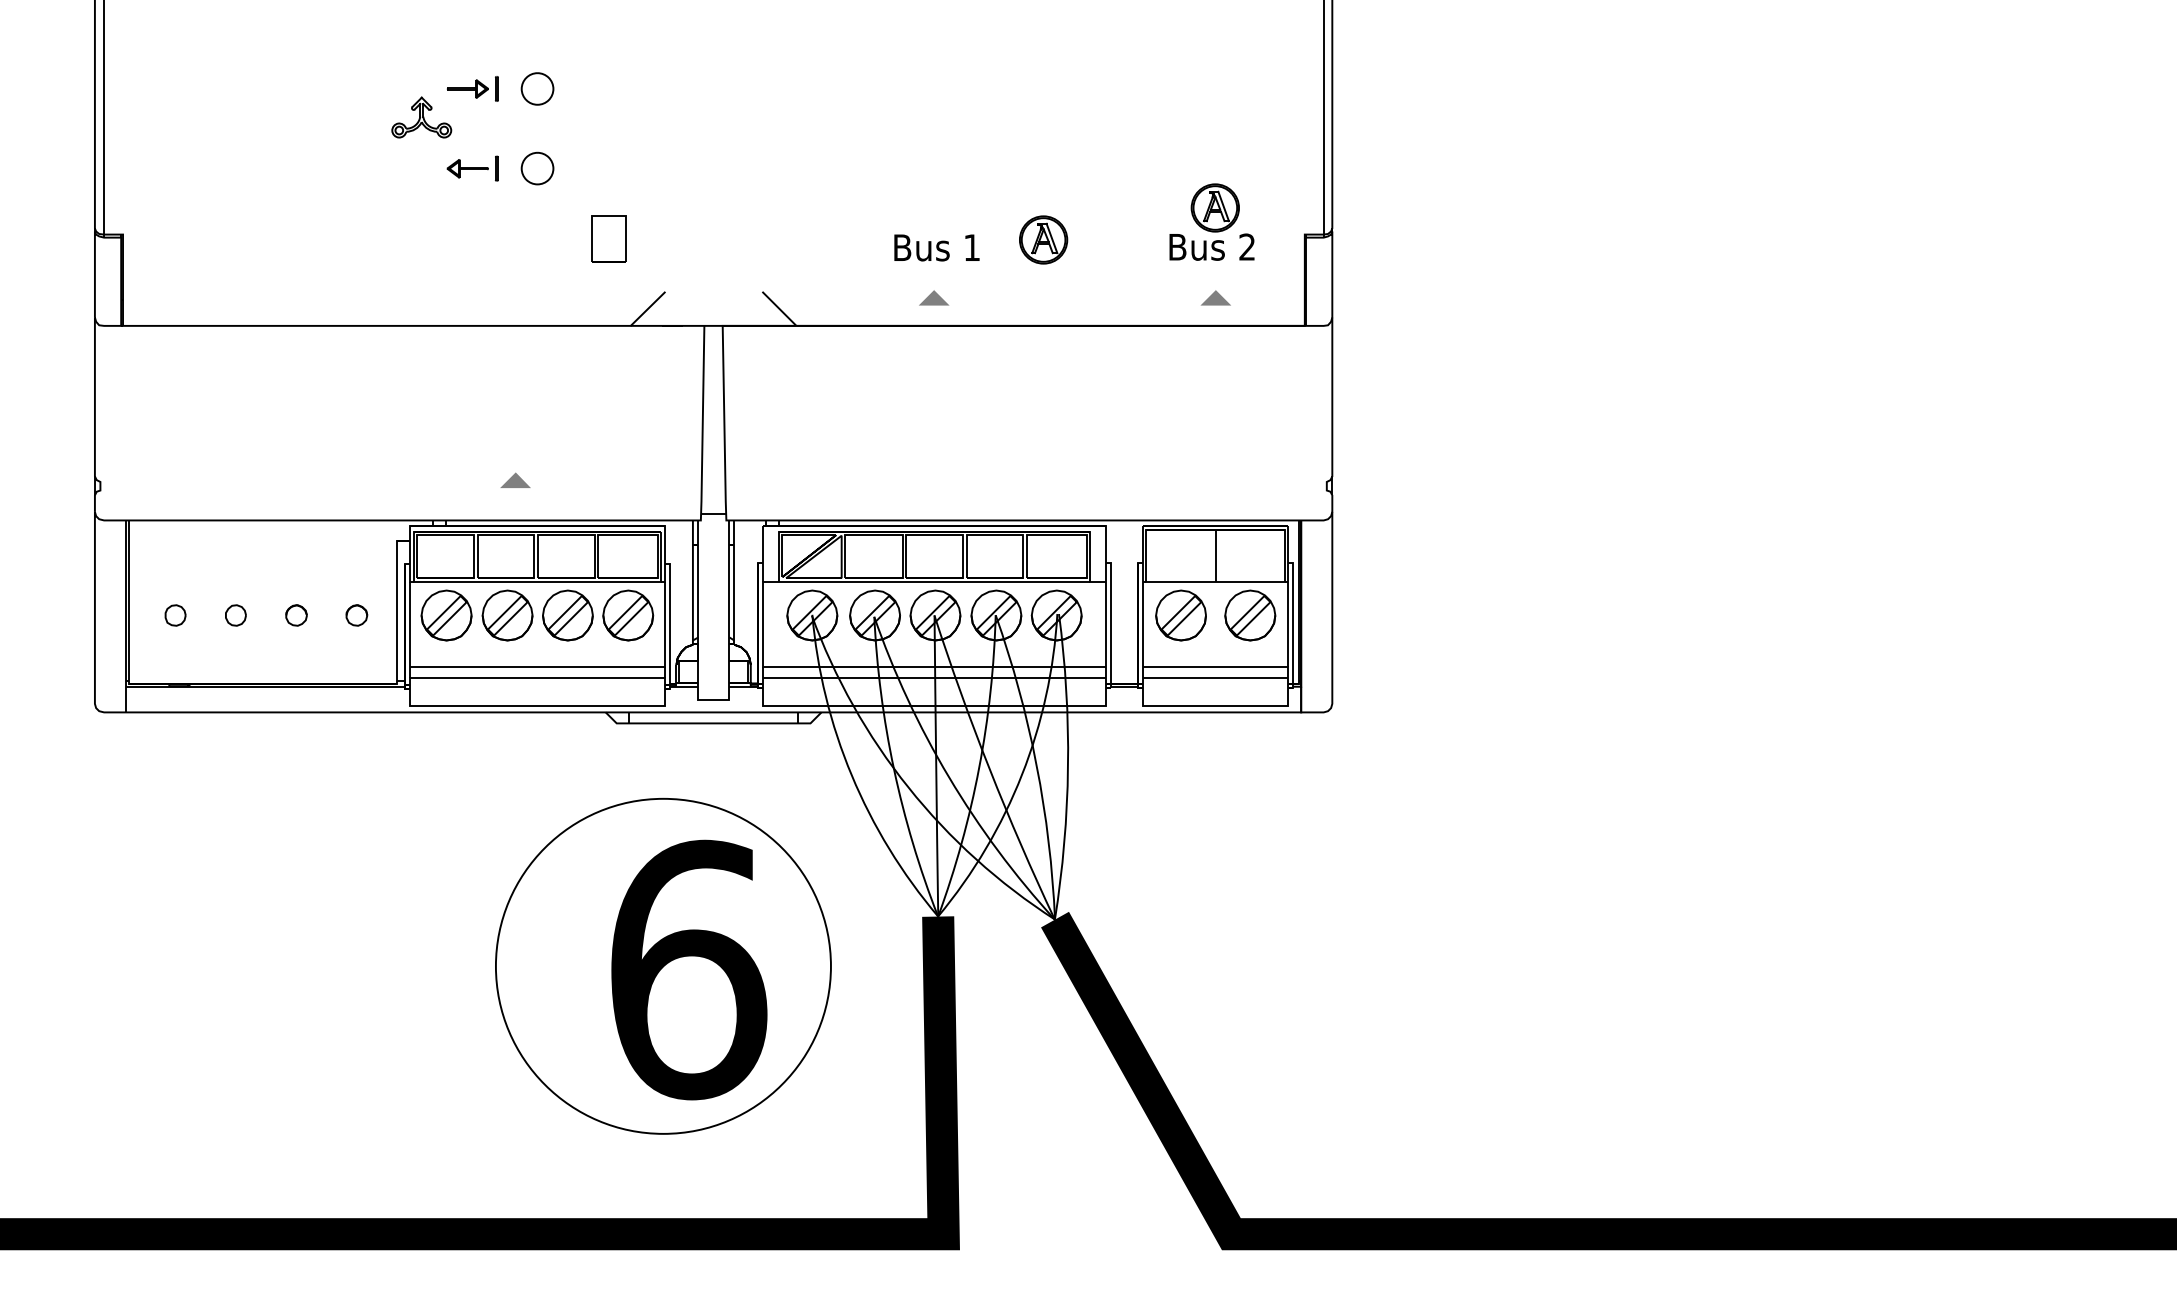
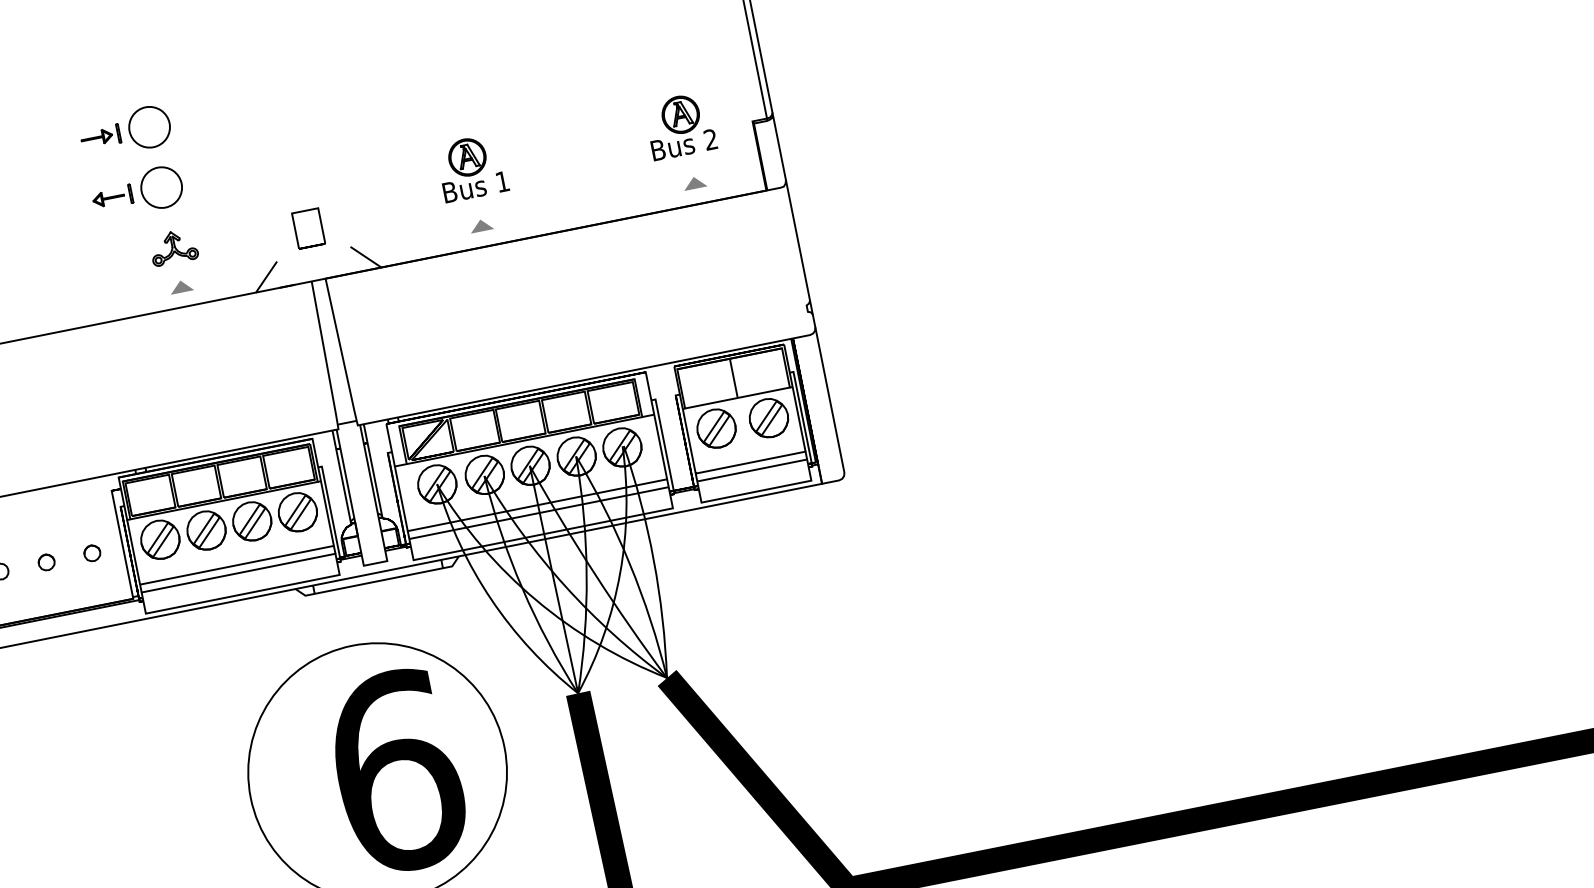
part: (537, 88) -> (149, 126), size x1.67
part: (421, 117) -> (173, 247), moved
part: (537, 168) -> (161, 187), size x1.67
part: (608, 238) -> (308, 228), moved
part: (1043, 239) -> (467, 157), moved
part: (515, 479) -> (181, 285), moved

